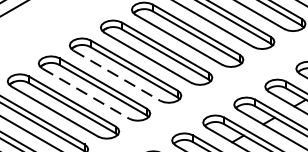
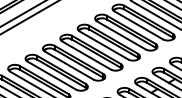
line: (118, 75) -> (87, 55), dashed -> solid
line: (86, 93) -> (69, 65), dashed -> solid

